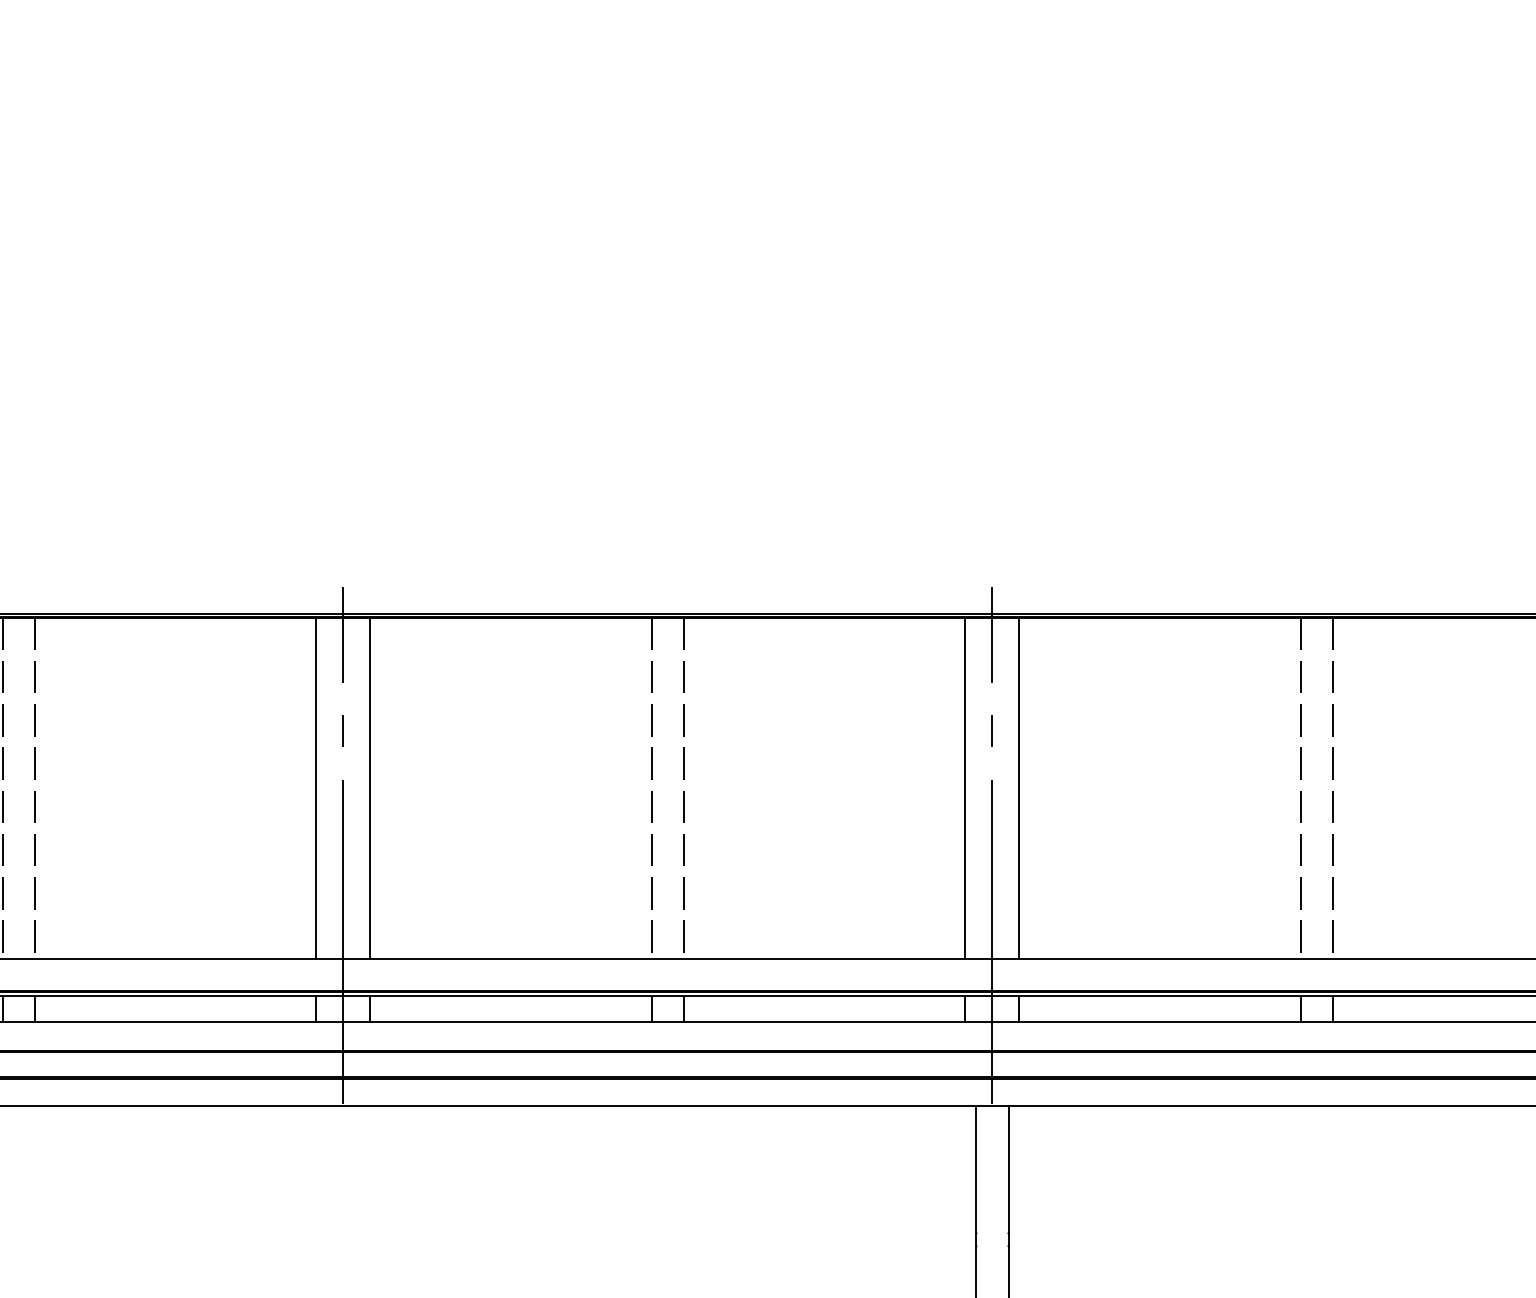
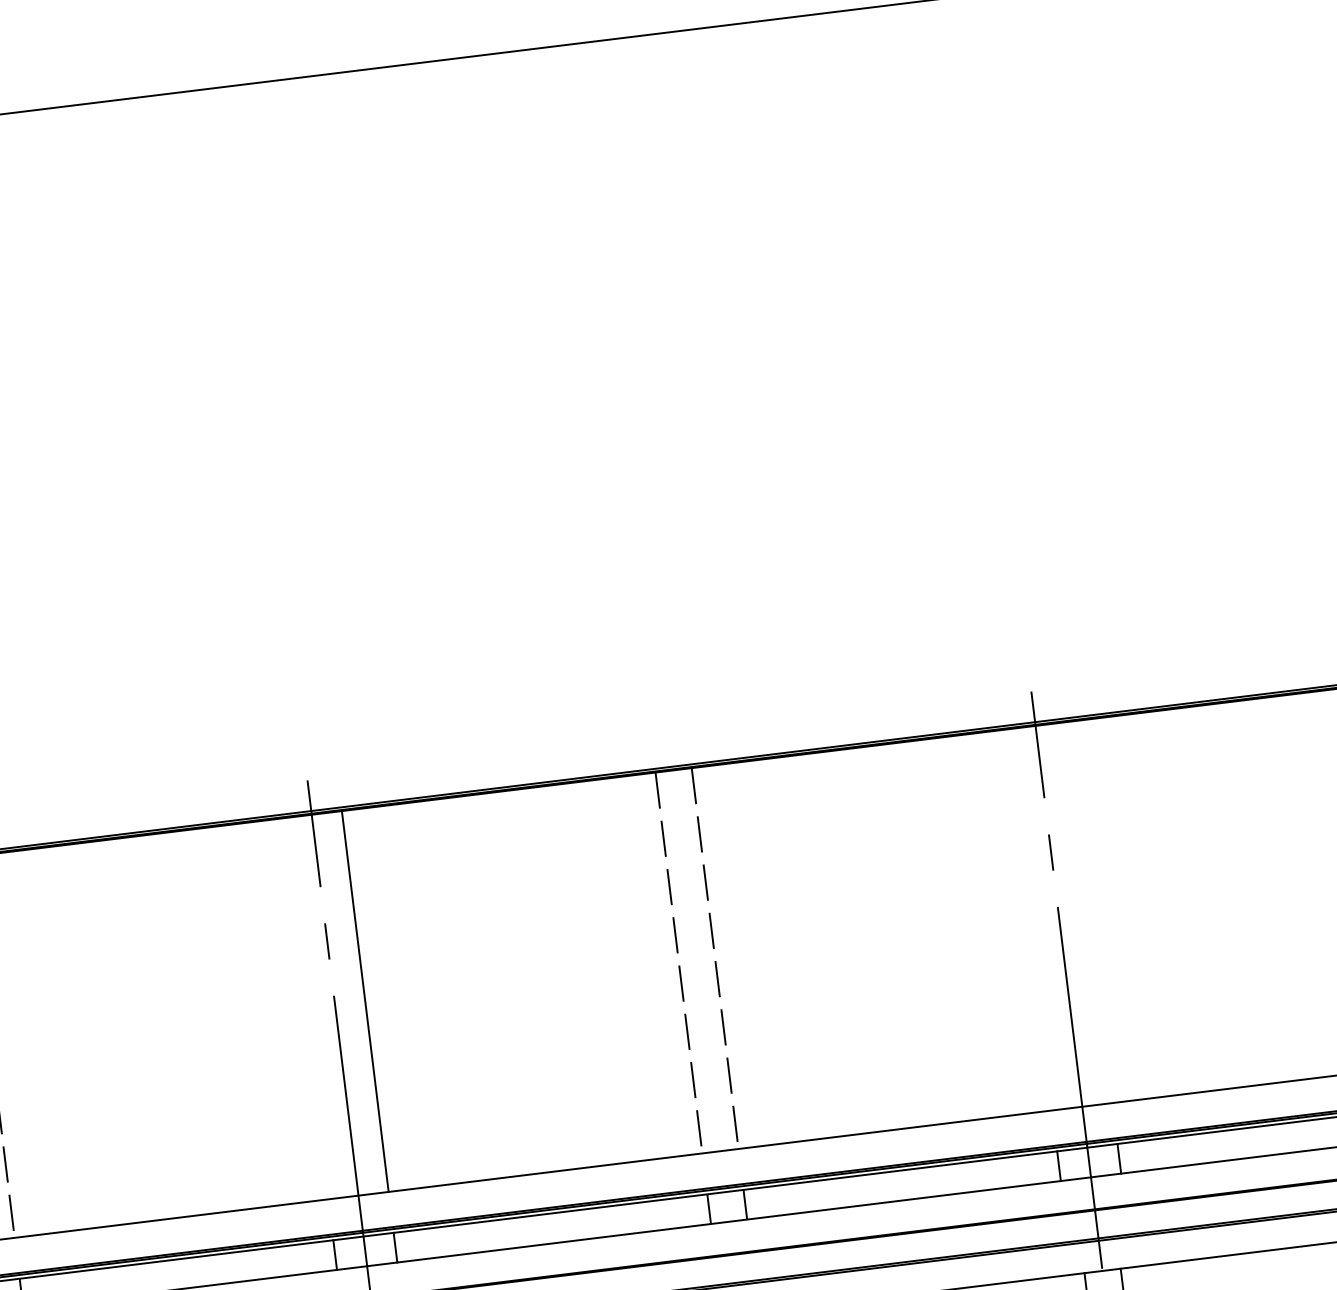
line: (316, 788) -> (305, 1009), removed
line: (965, 788) -> (1028, 920), removed
line: (1019, 788) -> (1089, 912), removed

